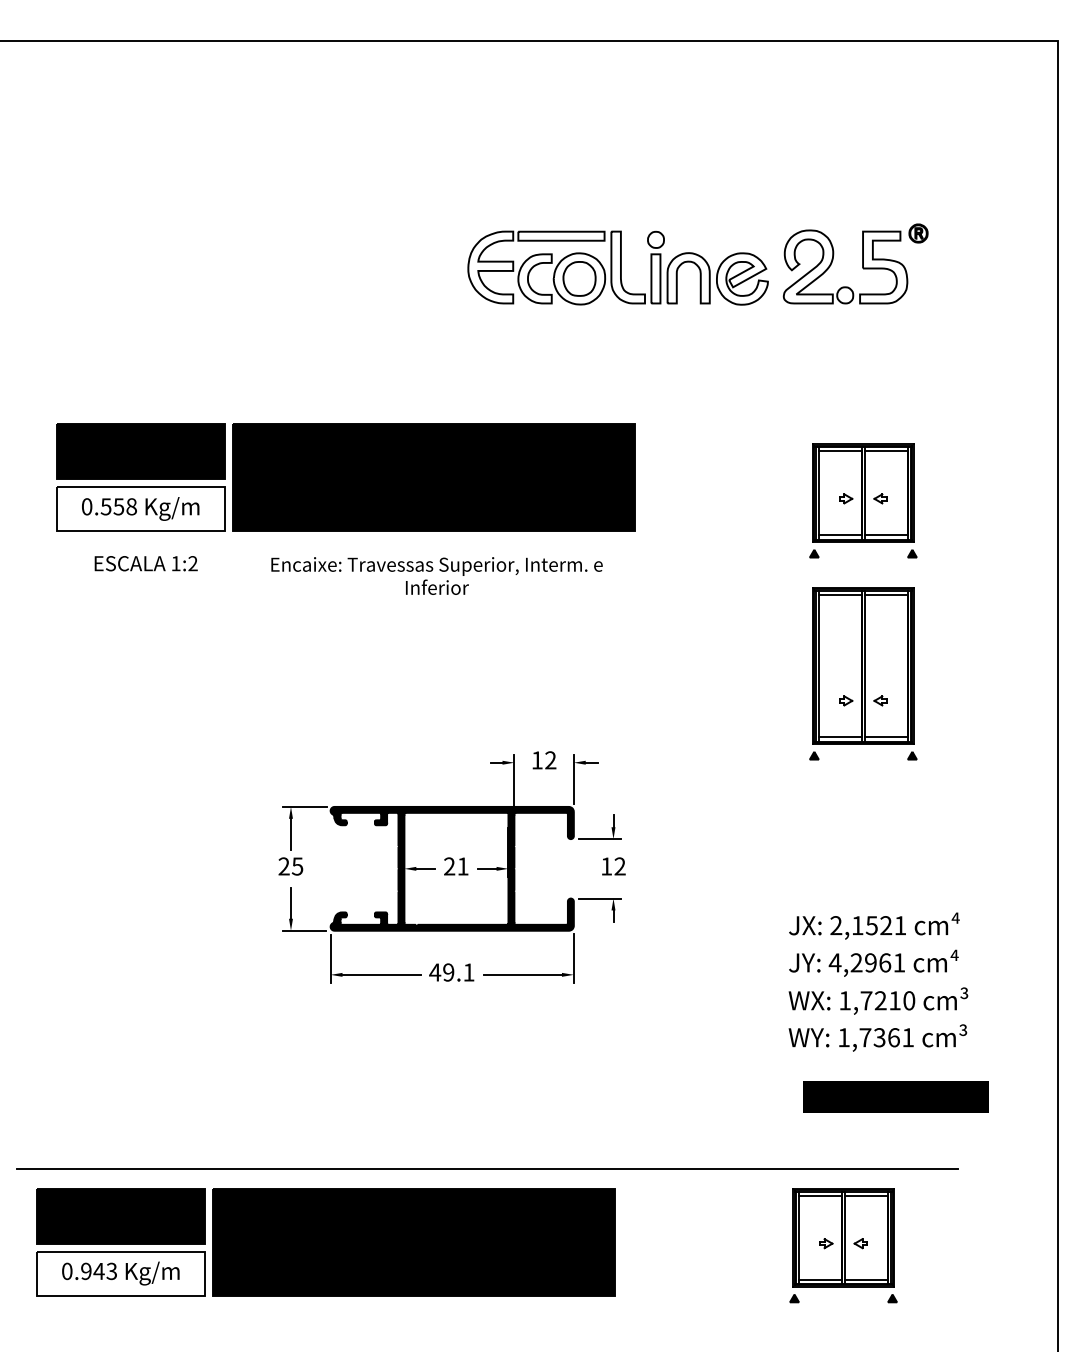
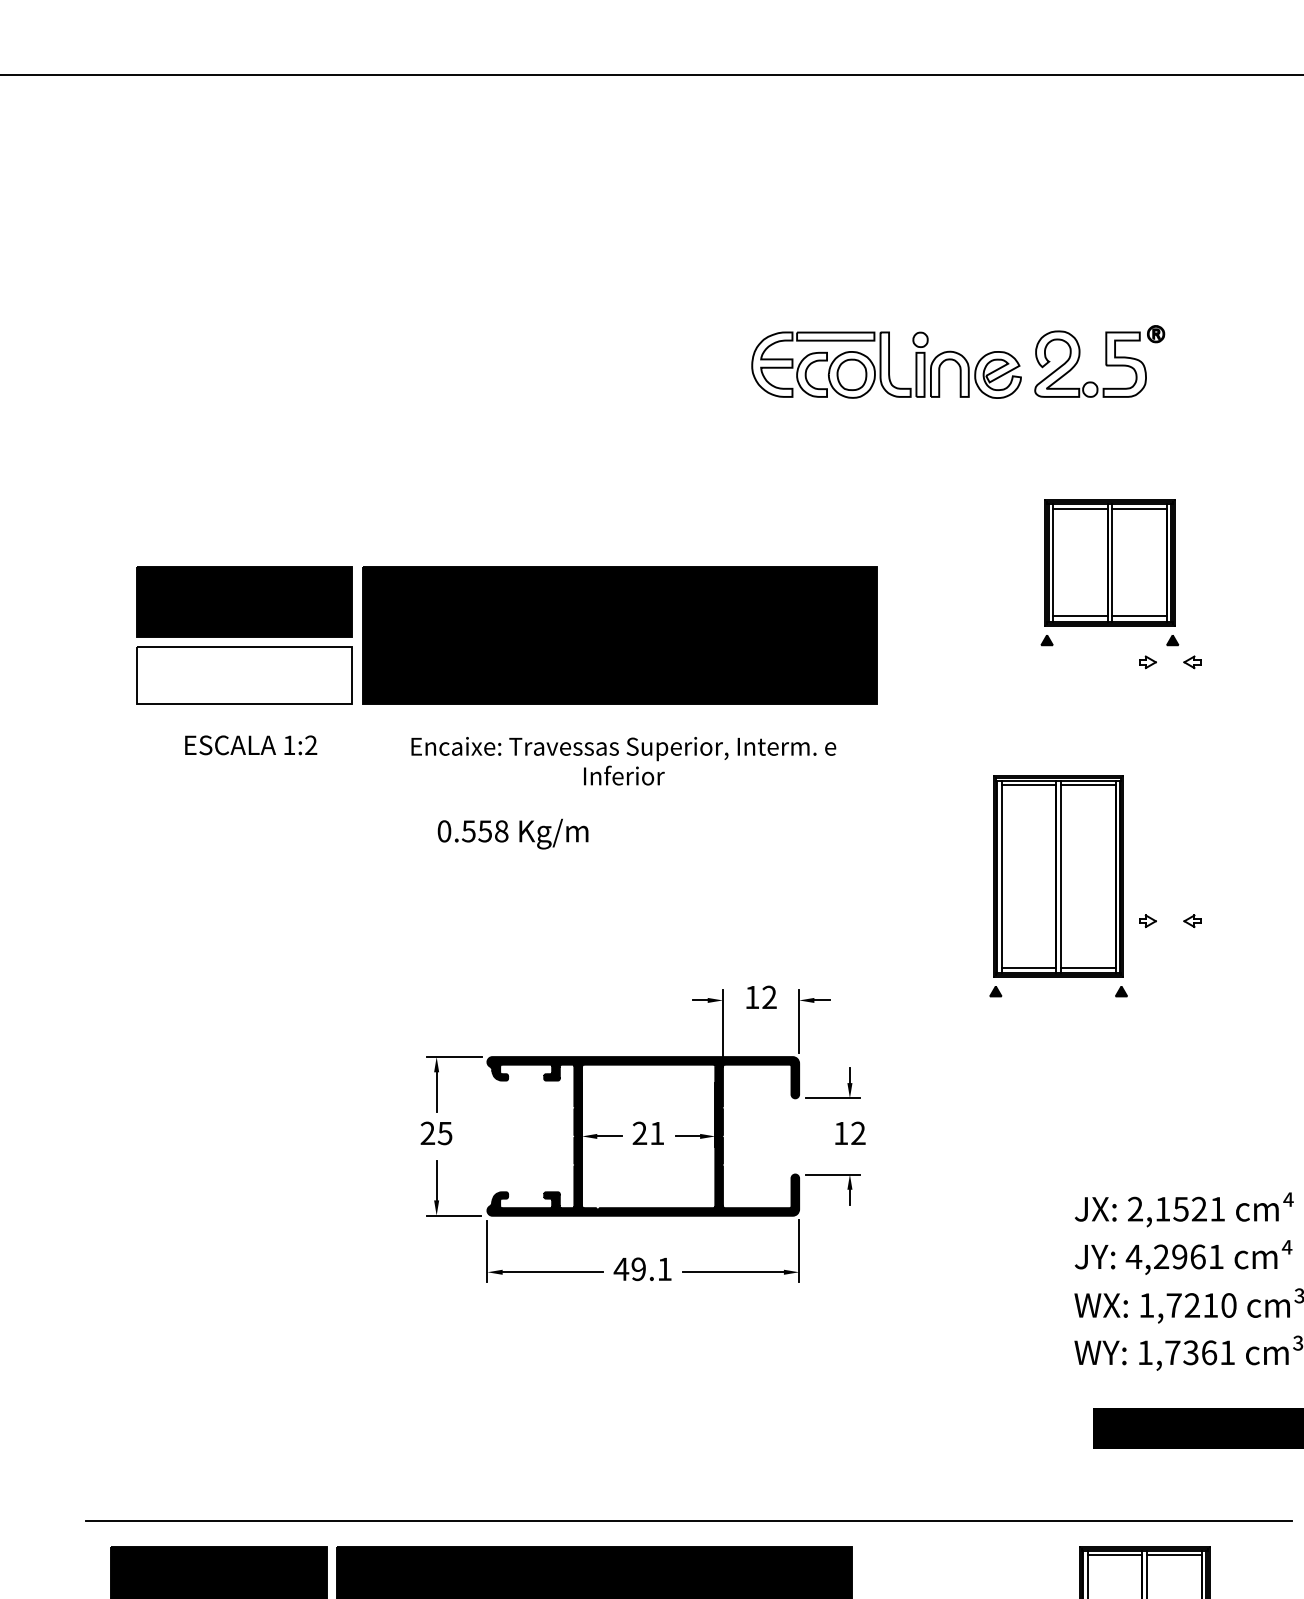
part: (697, 264) -> (957, 361), size x0.7
part: (863, 500) -> (1110, 572), moved
text: (140, 508) -> (512, 833), moved
part: (863, 673) -> (1058, 886), moved

